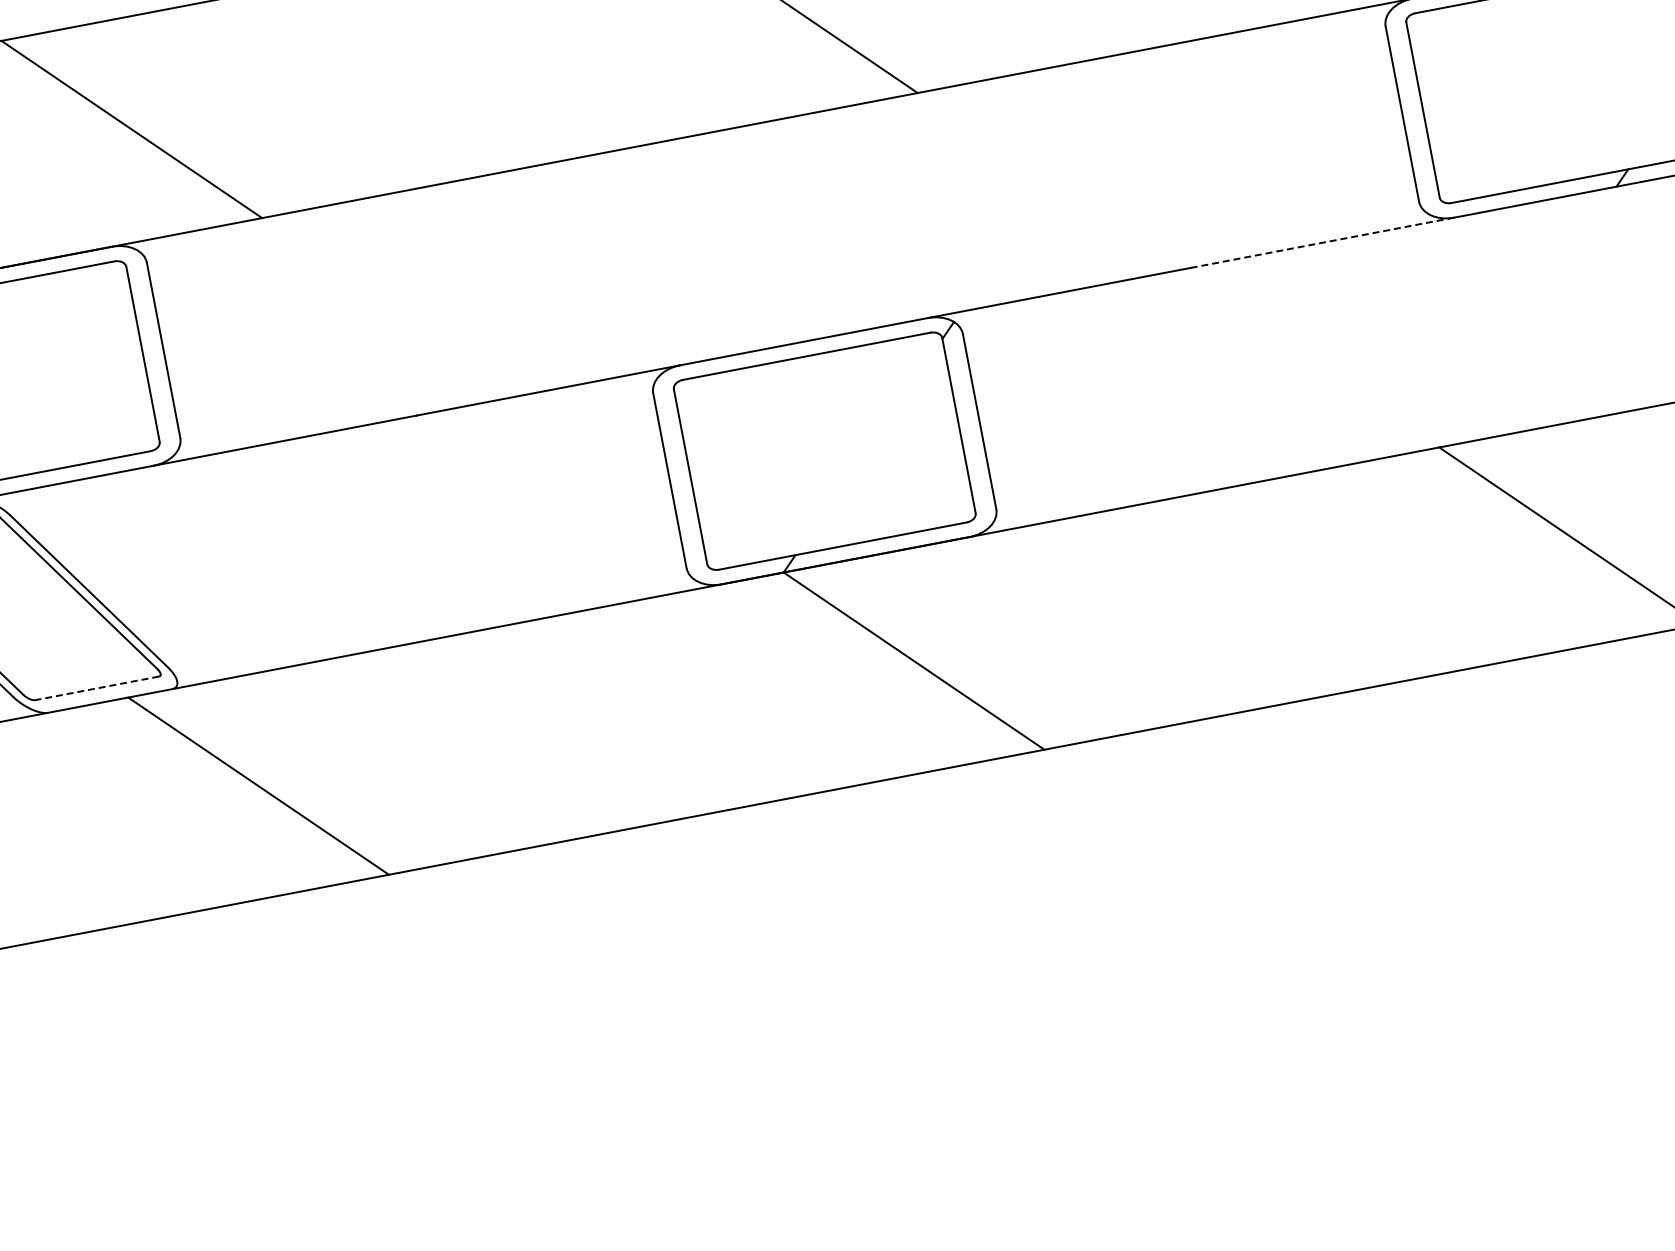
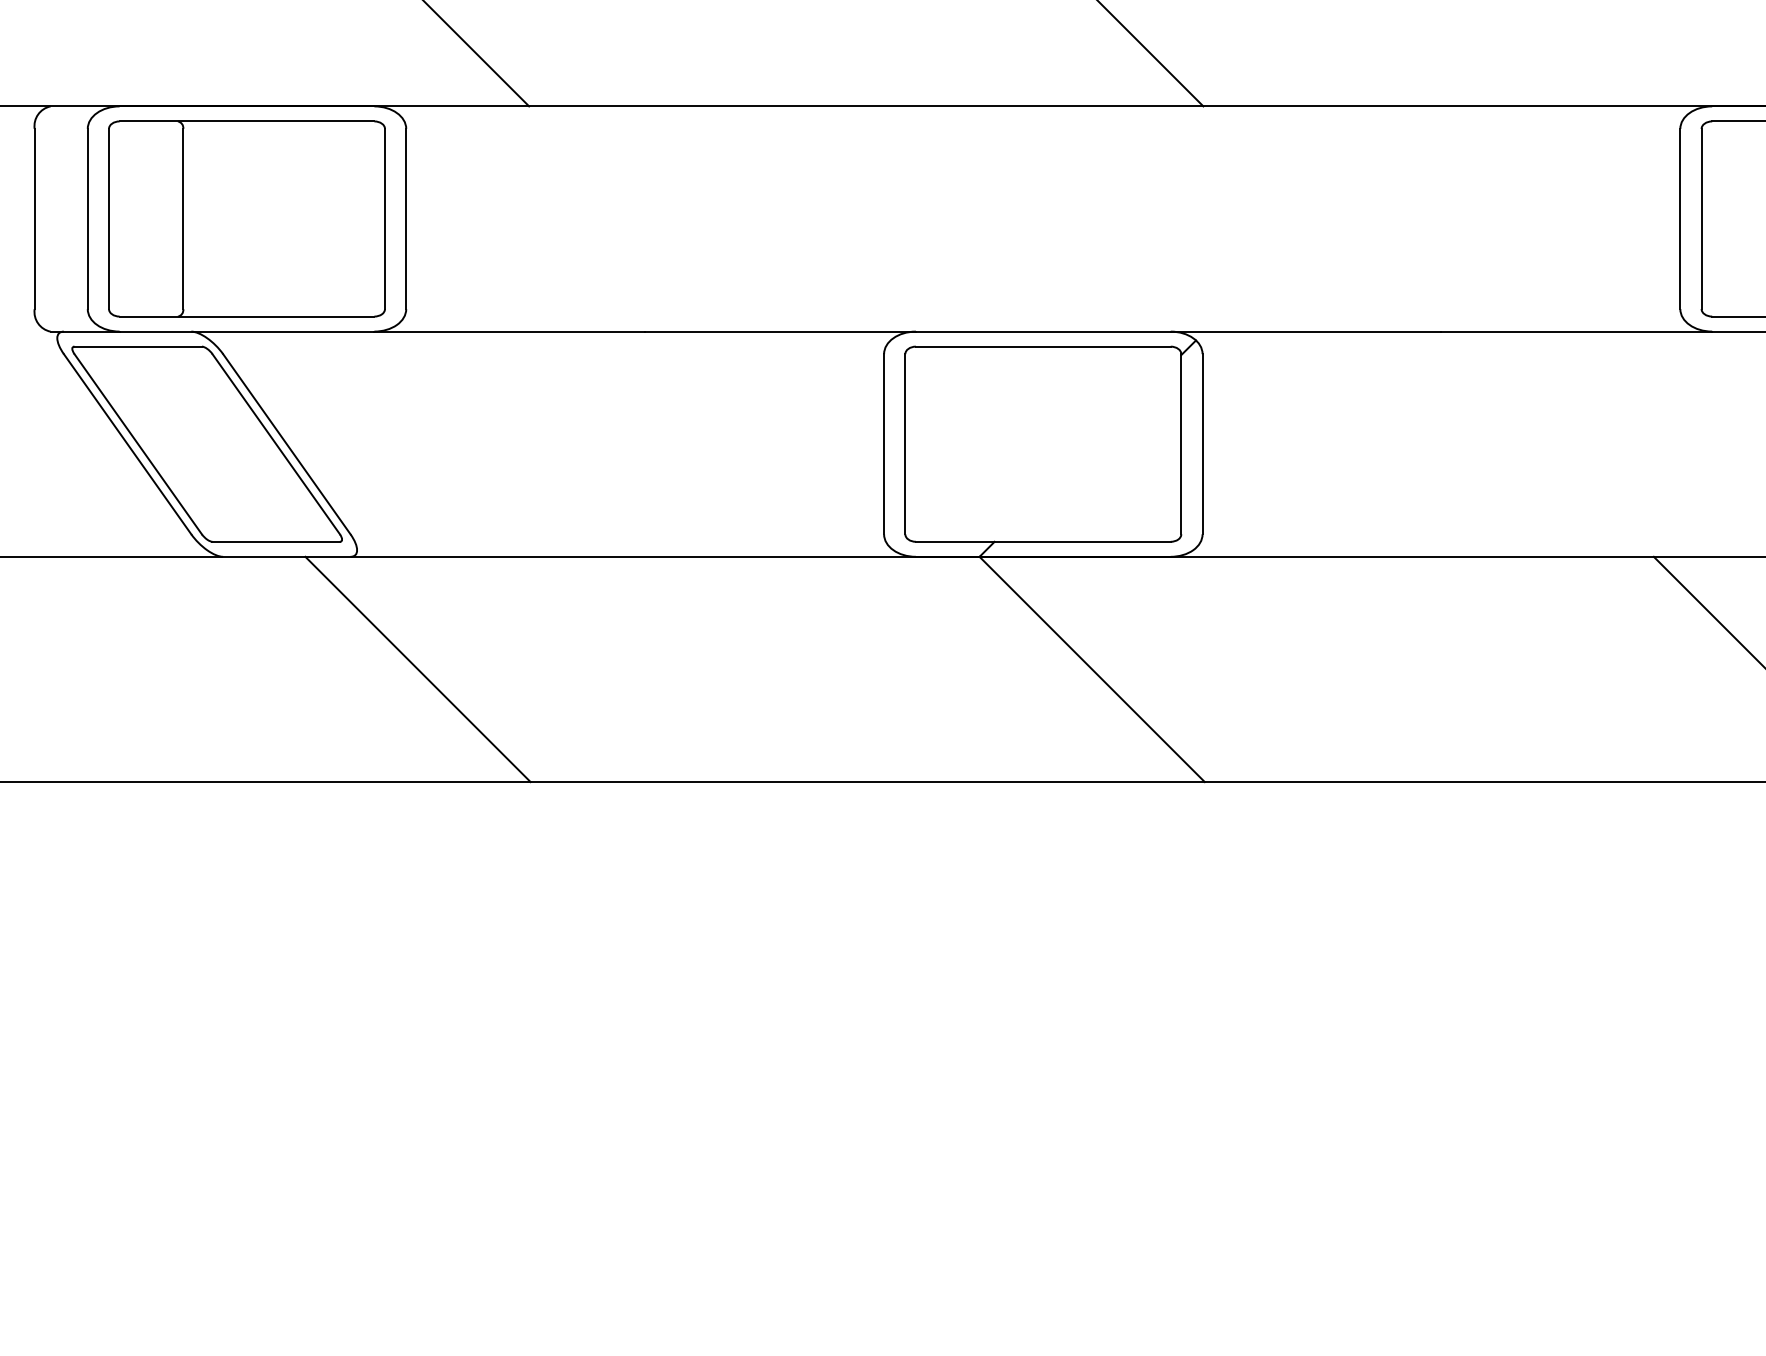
line: (1322, 242) -> (1576, 331), dashed -> solid
line: (97, 688) -> (276, 541), dashed -> solid

